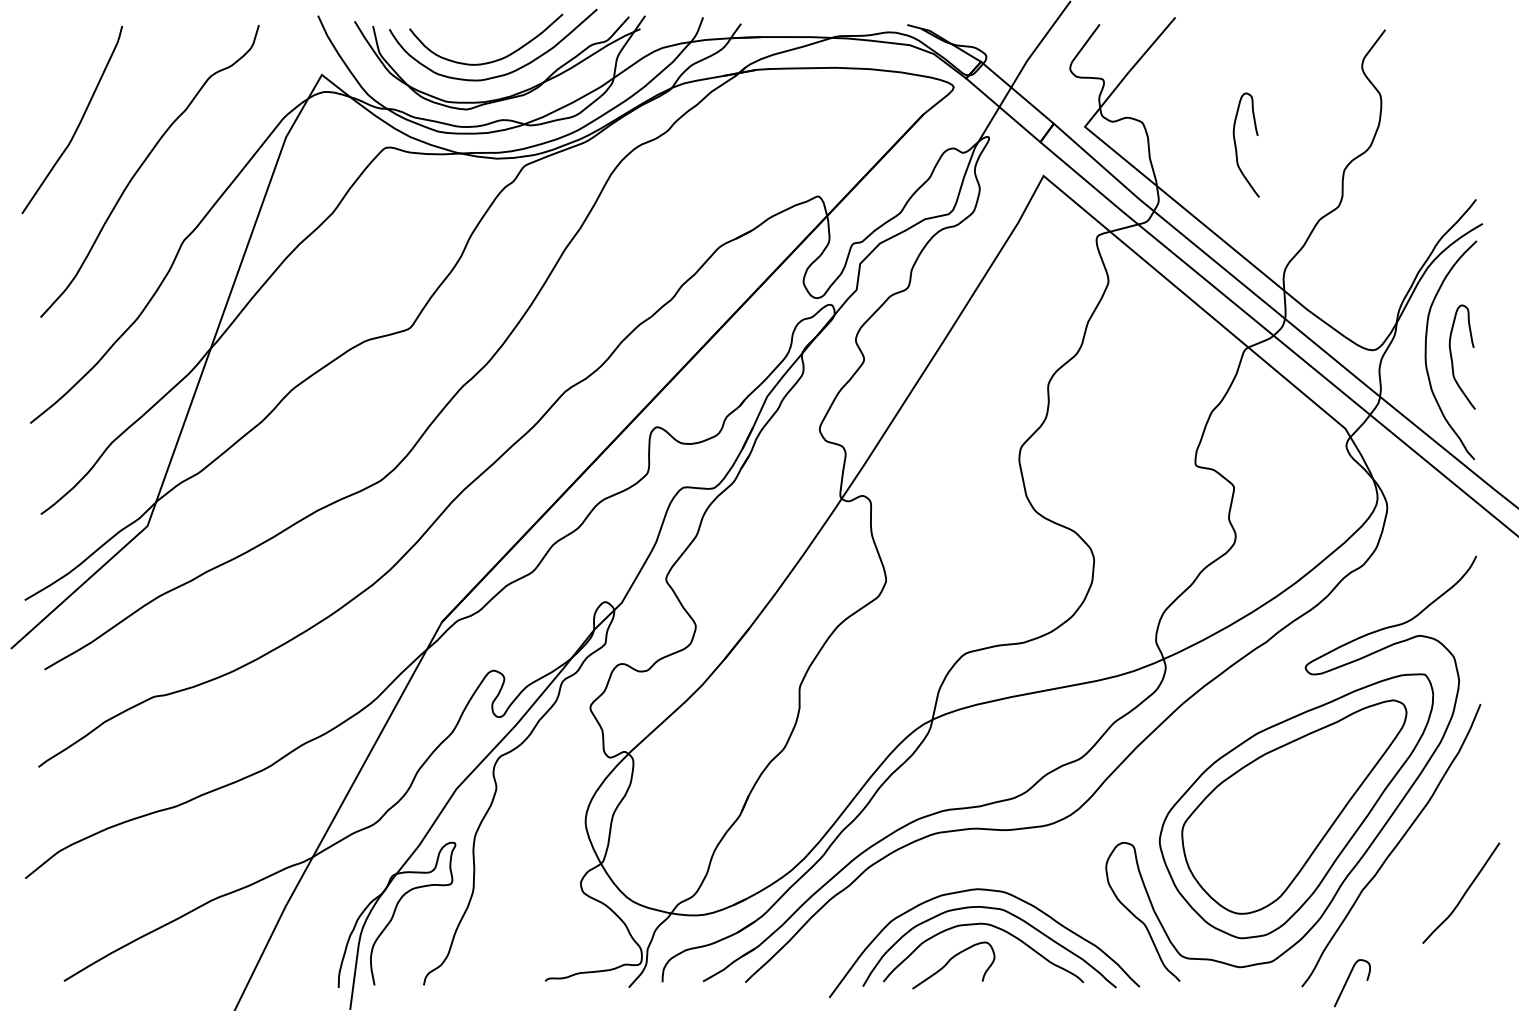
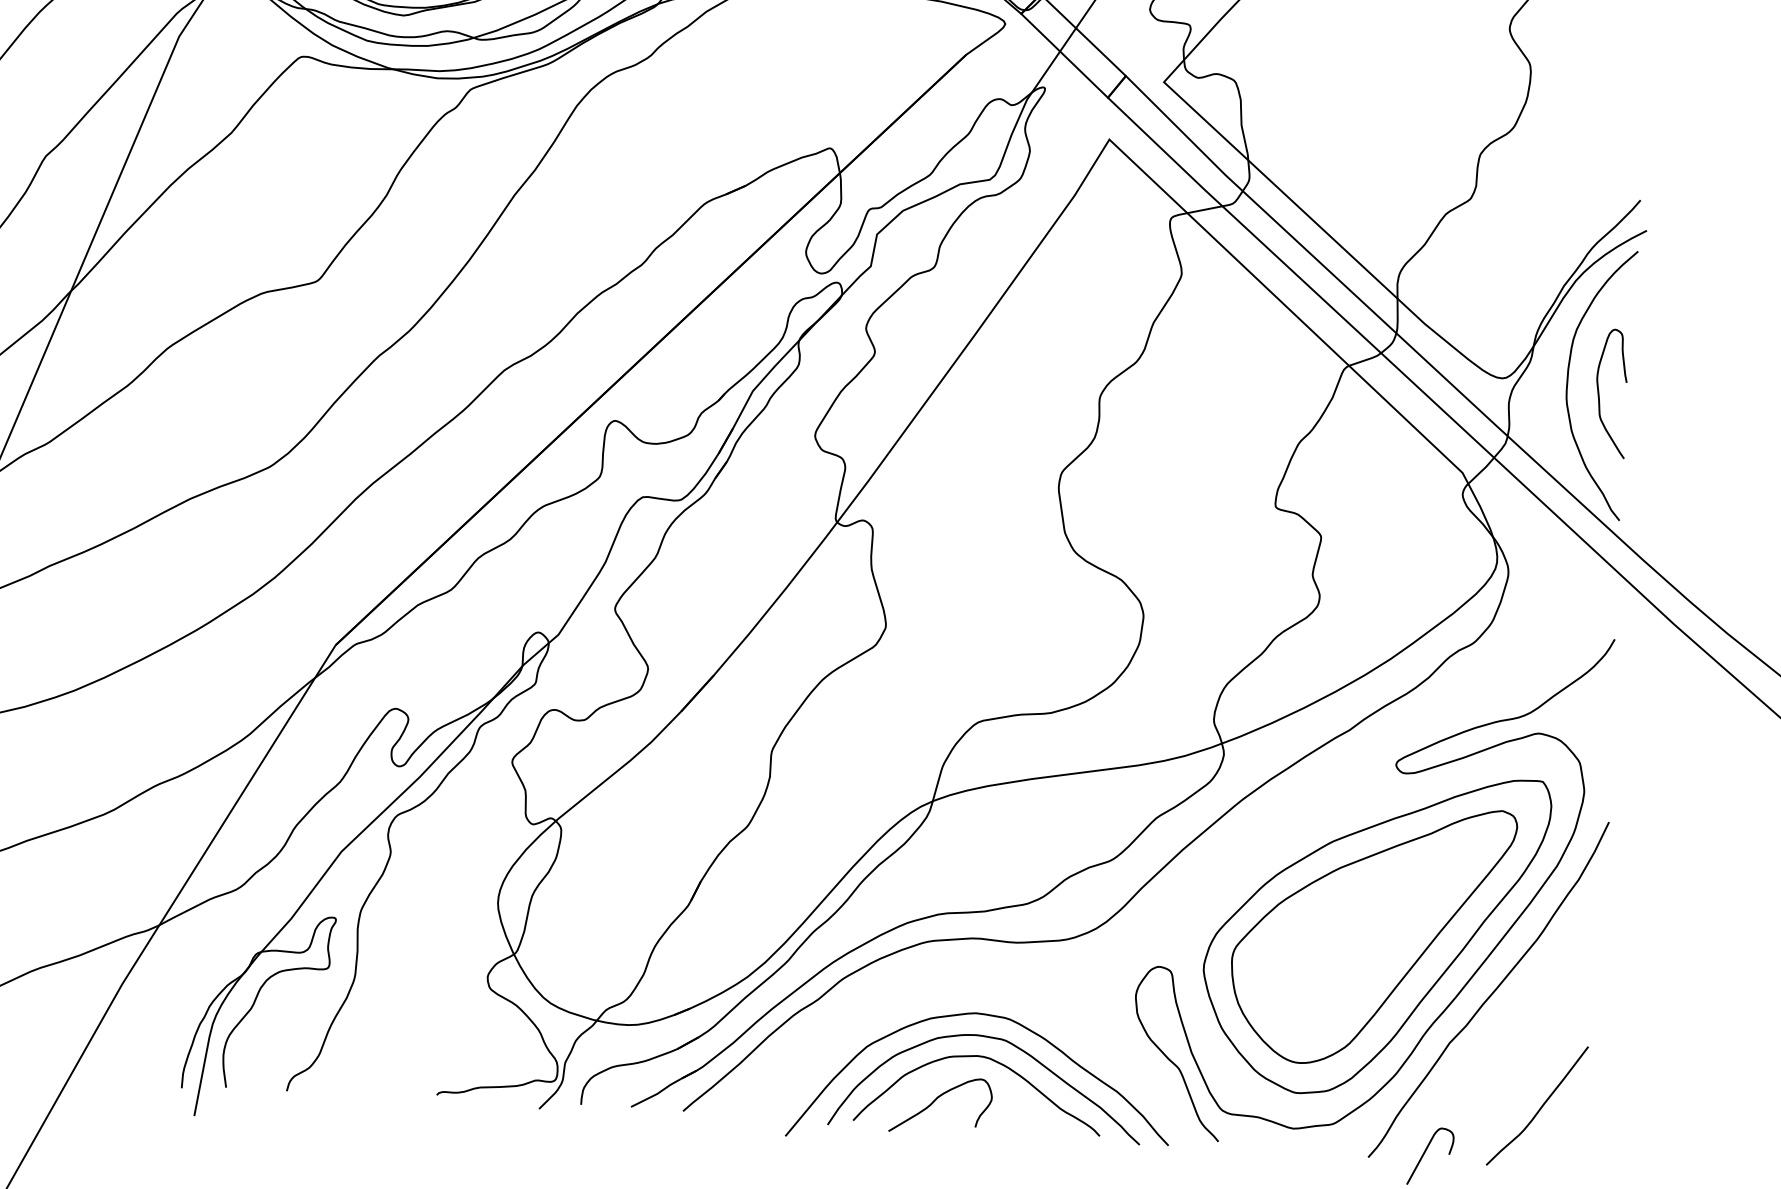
curve: (1236, 144) -> (1349, 114), removed
curve: (1463, 894) -> (1540, 1107), moved

